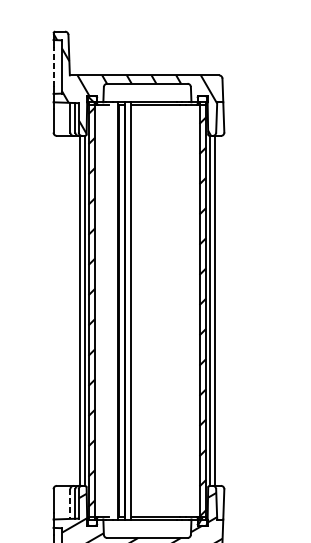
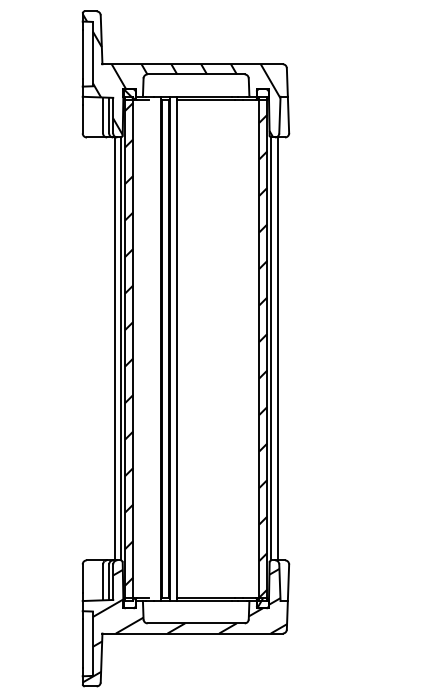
line: (53, 66) -> (82, 53), dashed -> solid
line: (70, 504) -> (103, 582), dashed -> solid

